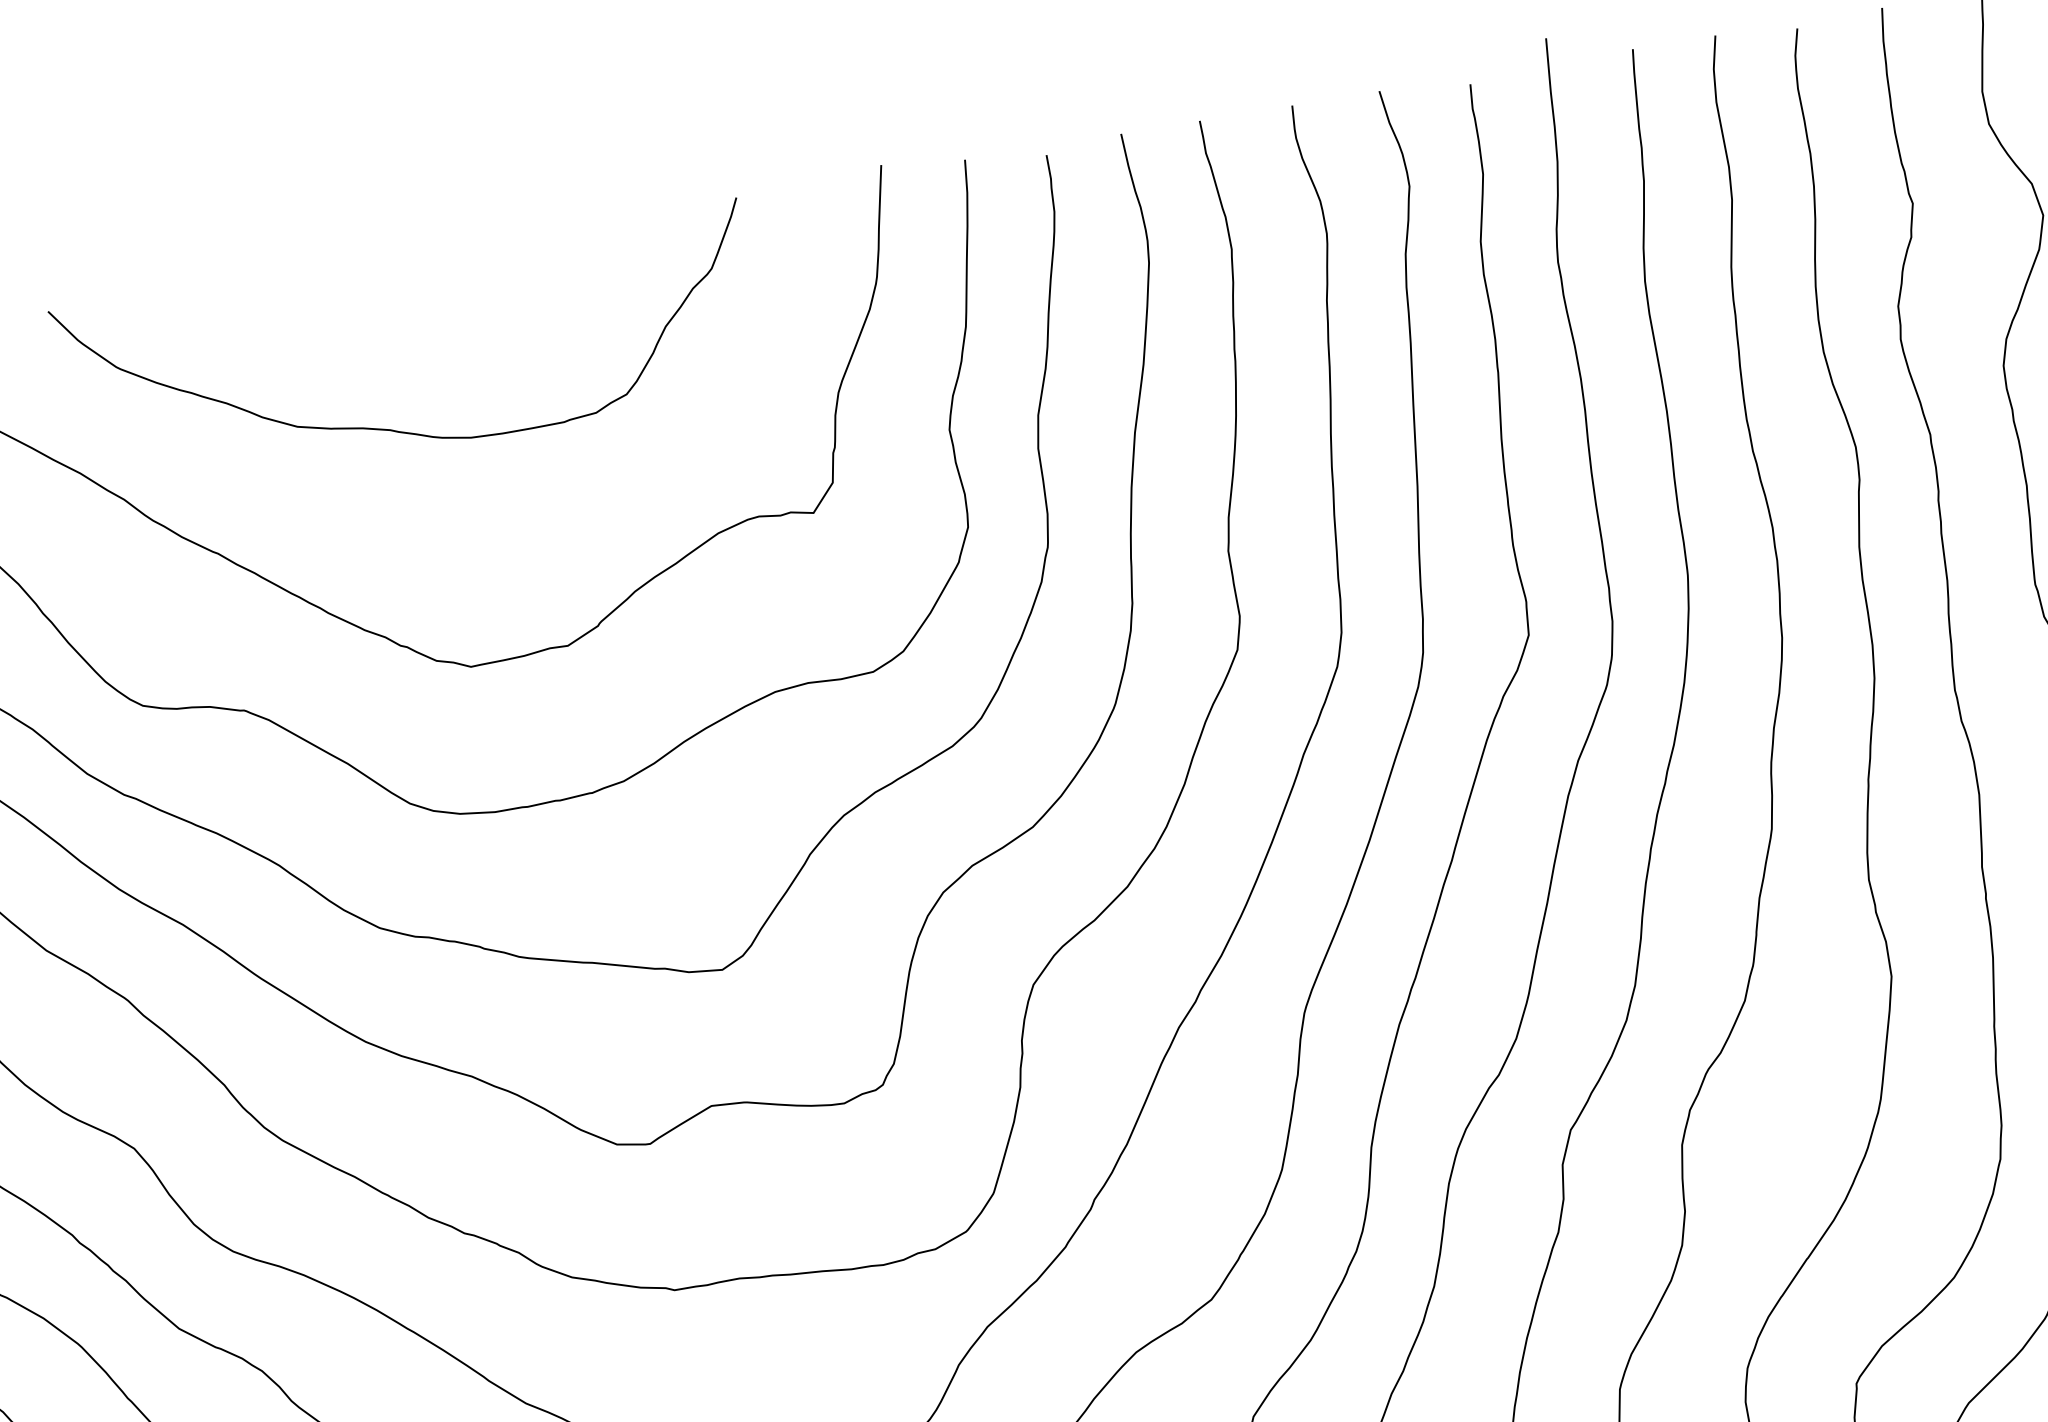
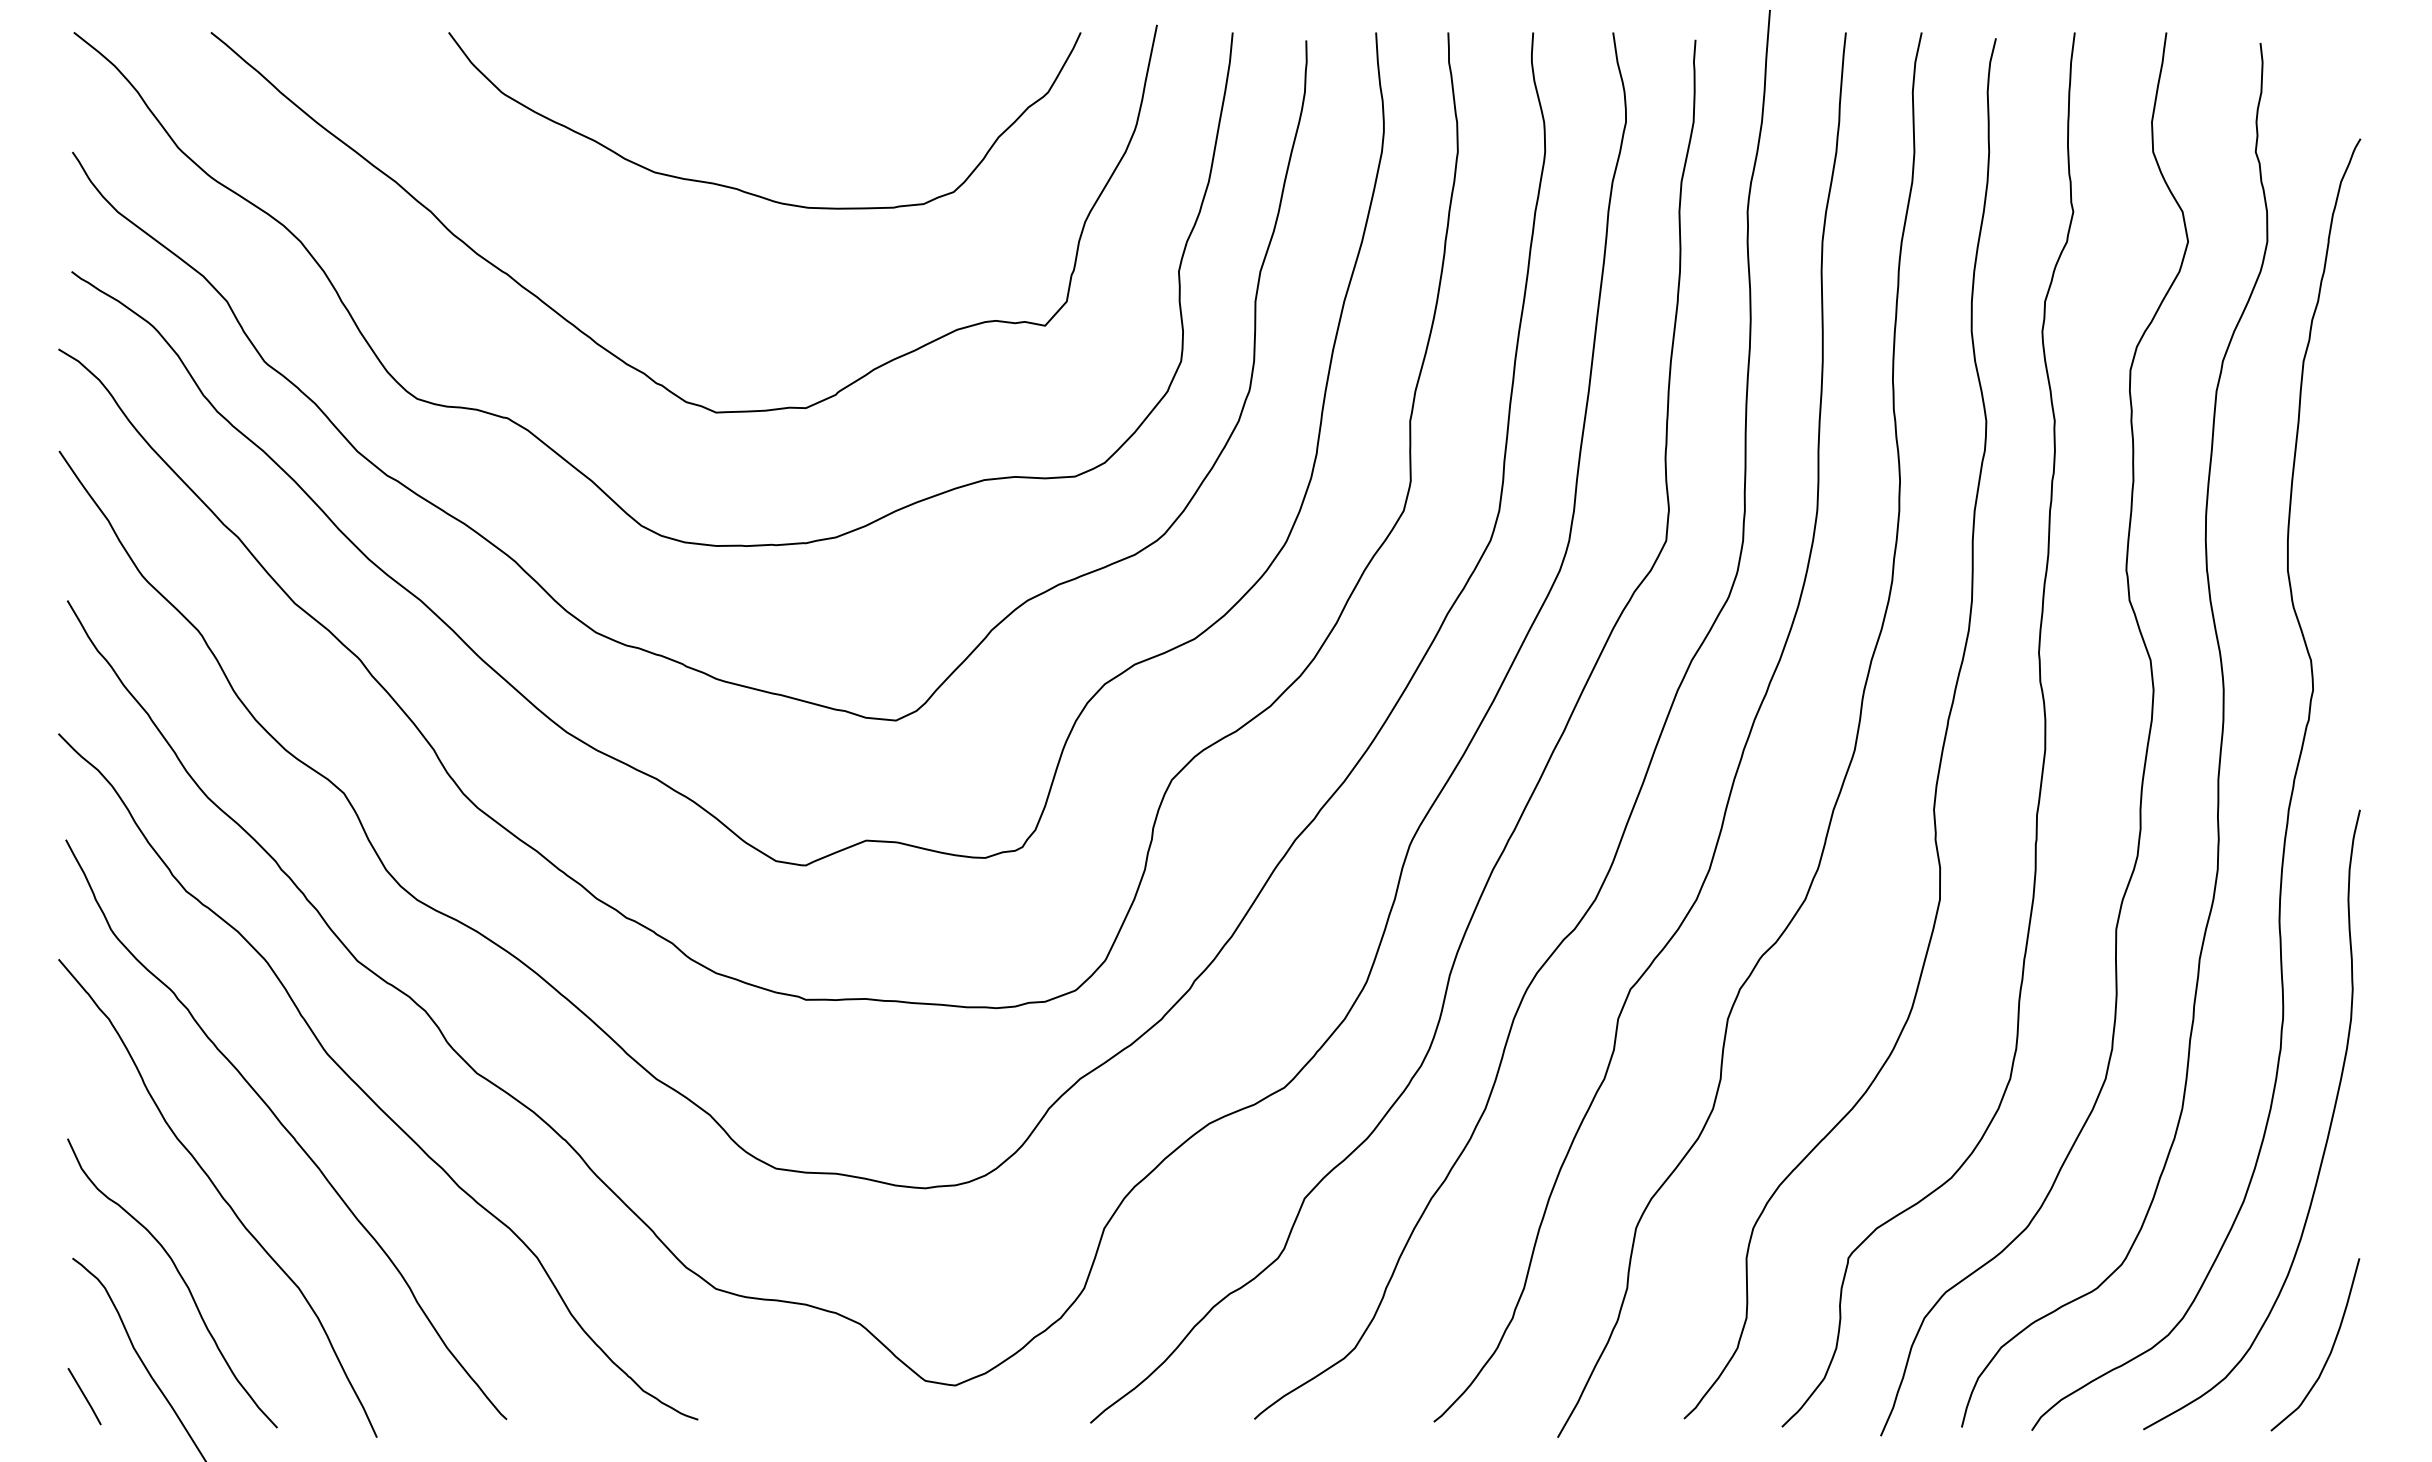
curve: (395, 429) -> (741, 189), moved

